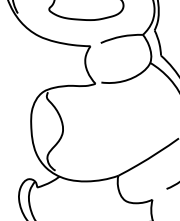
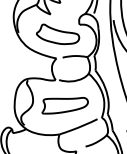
part: (118, 124) -> (64, 105), added

